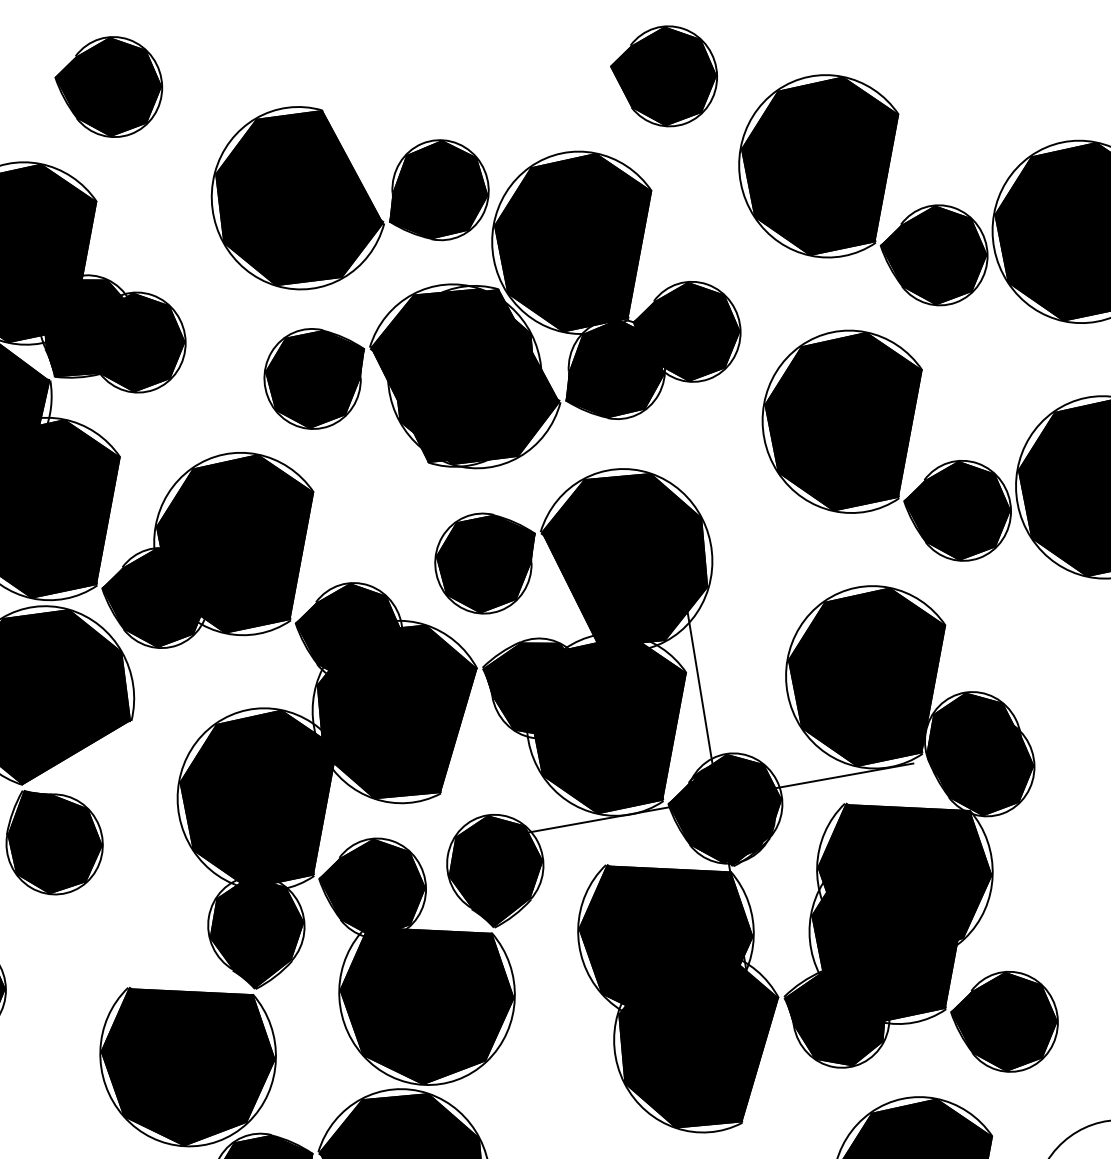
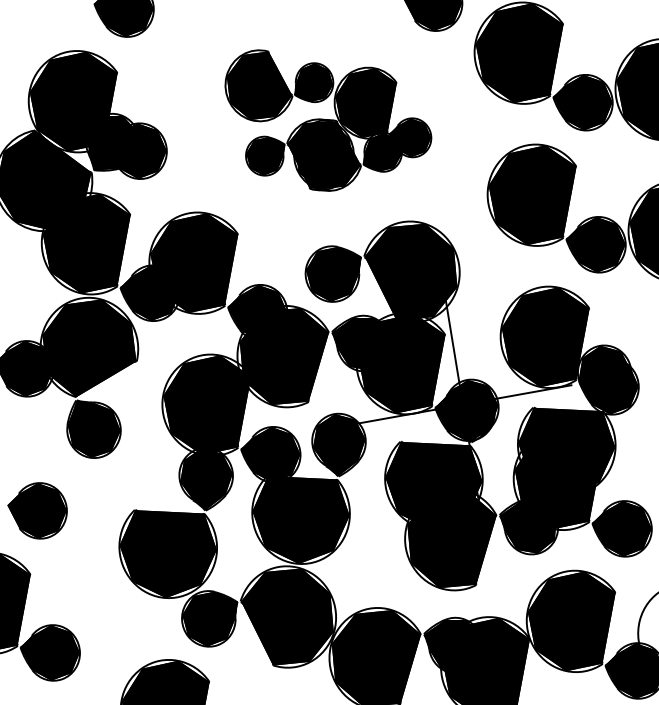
part: (476, 287) -> (328, 120), size x0.7

